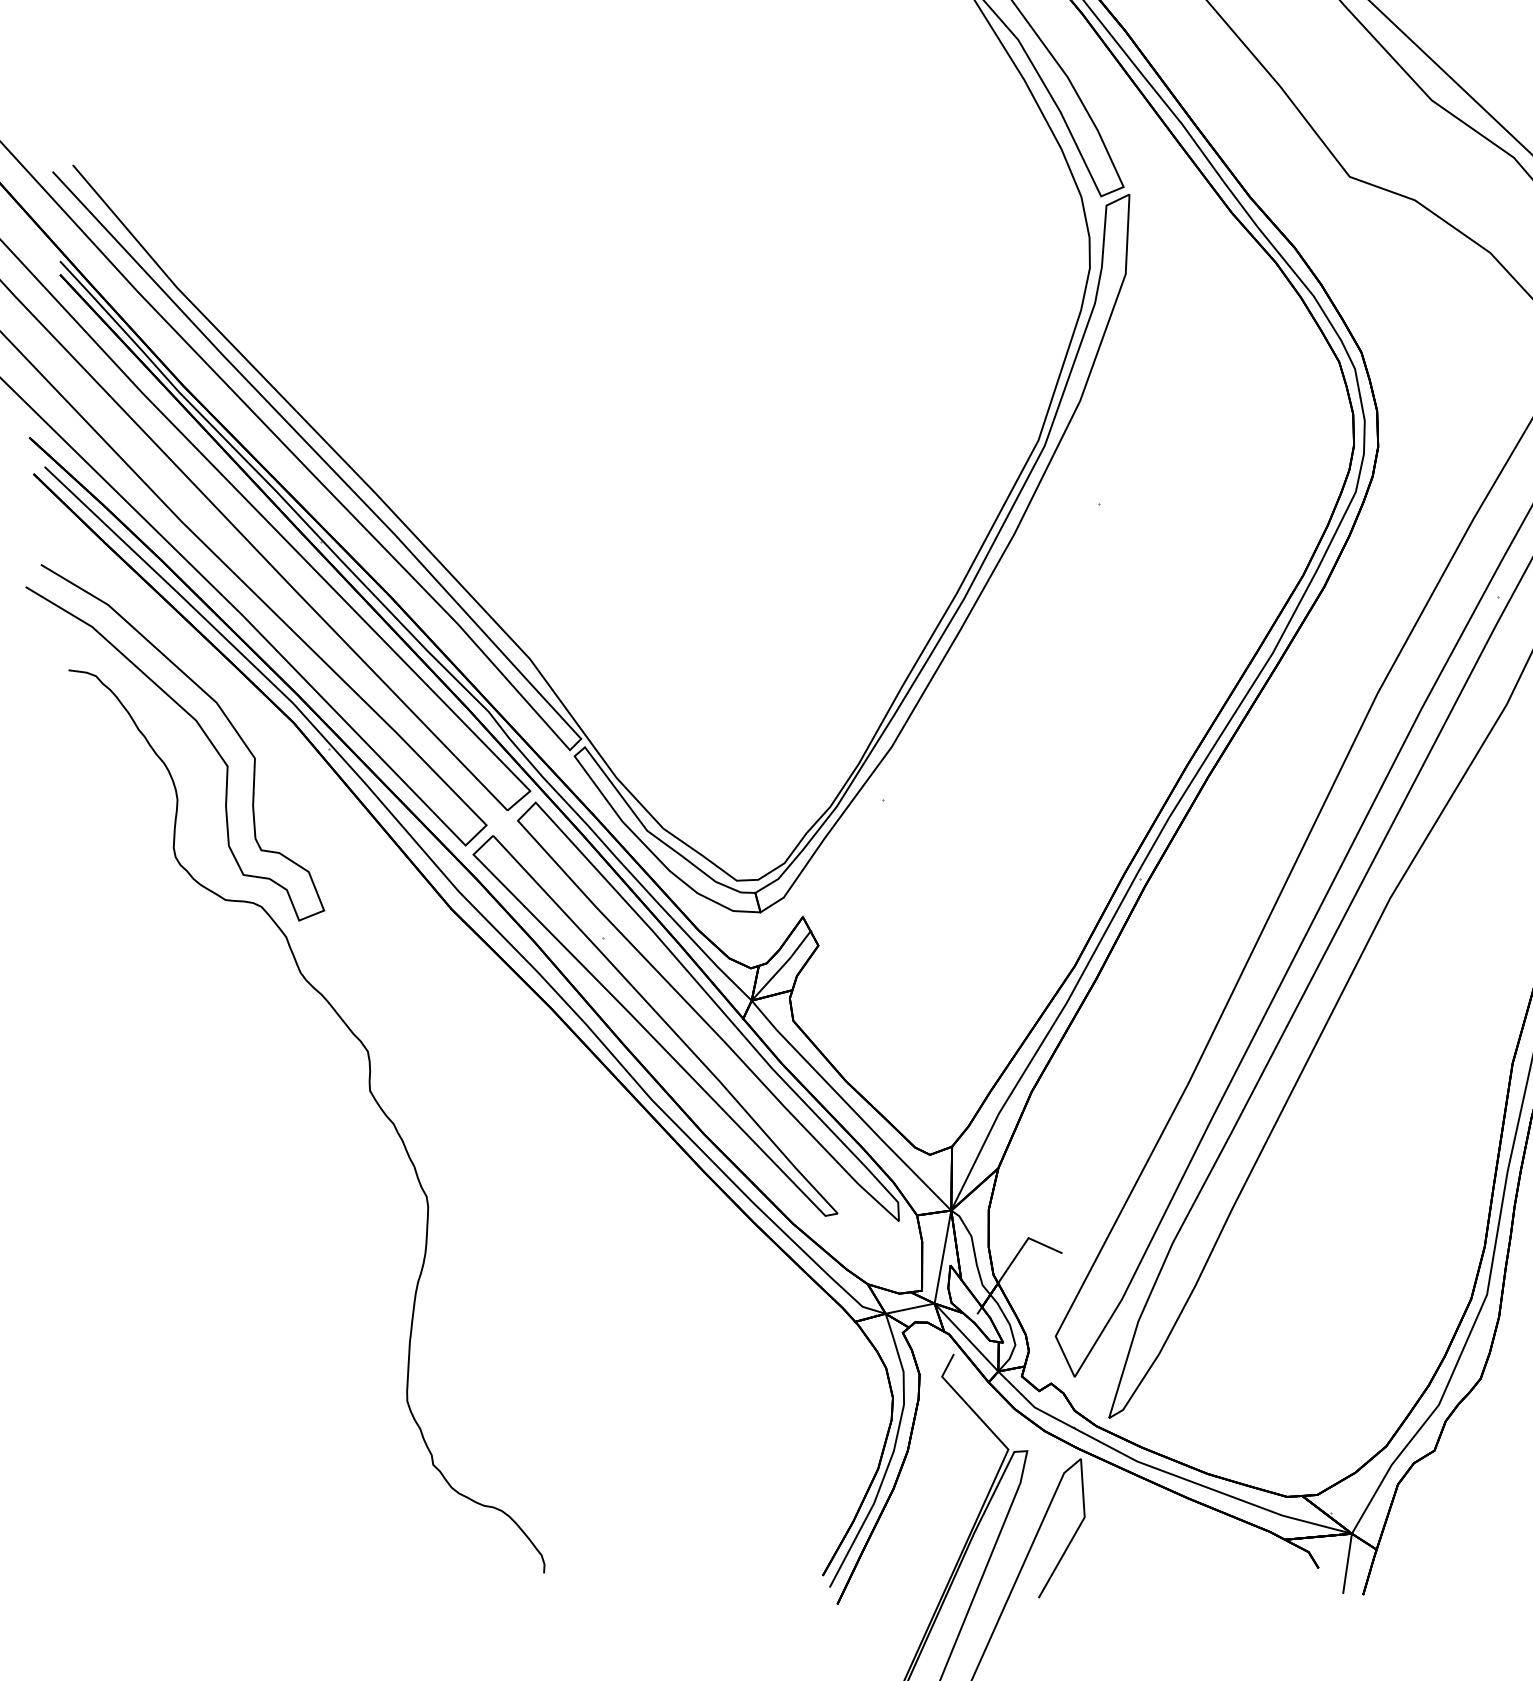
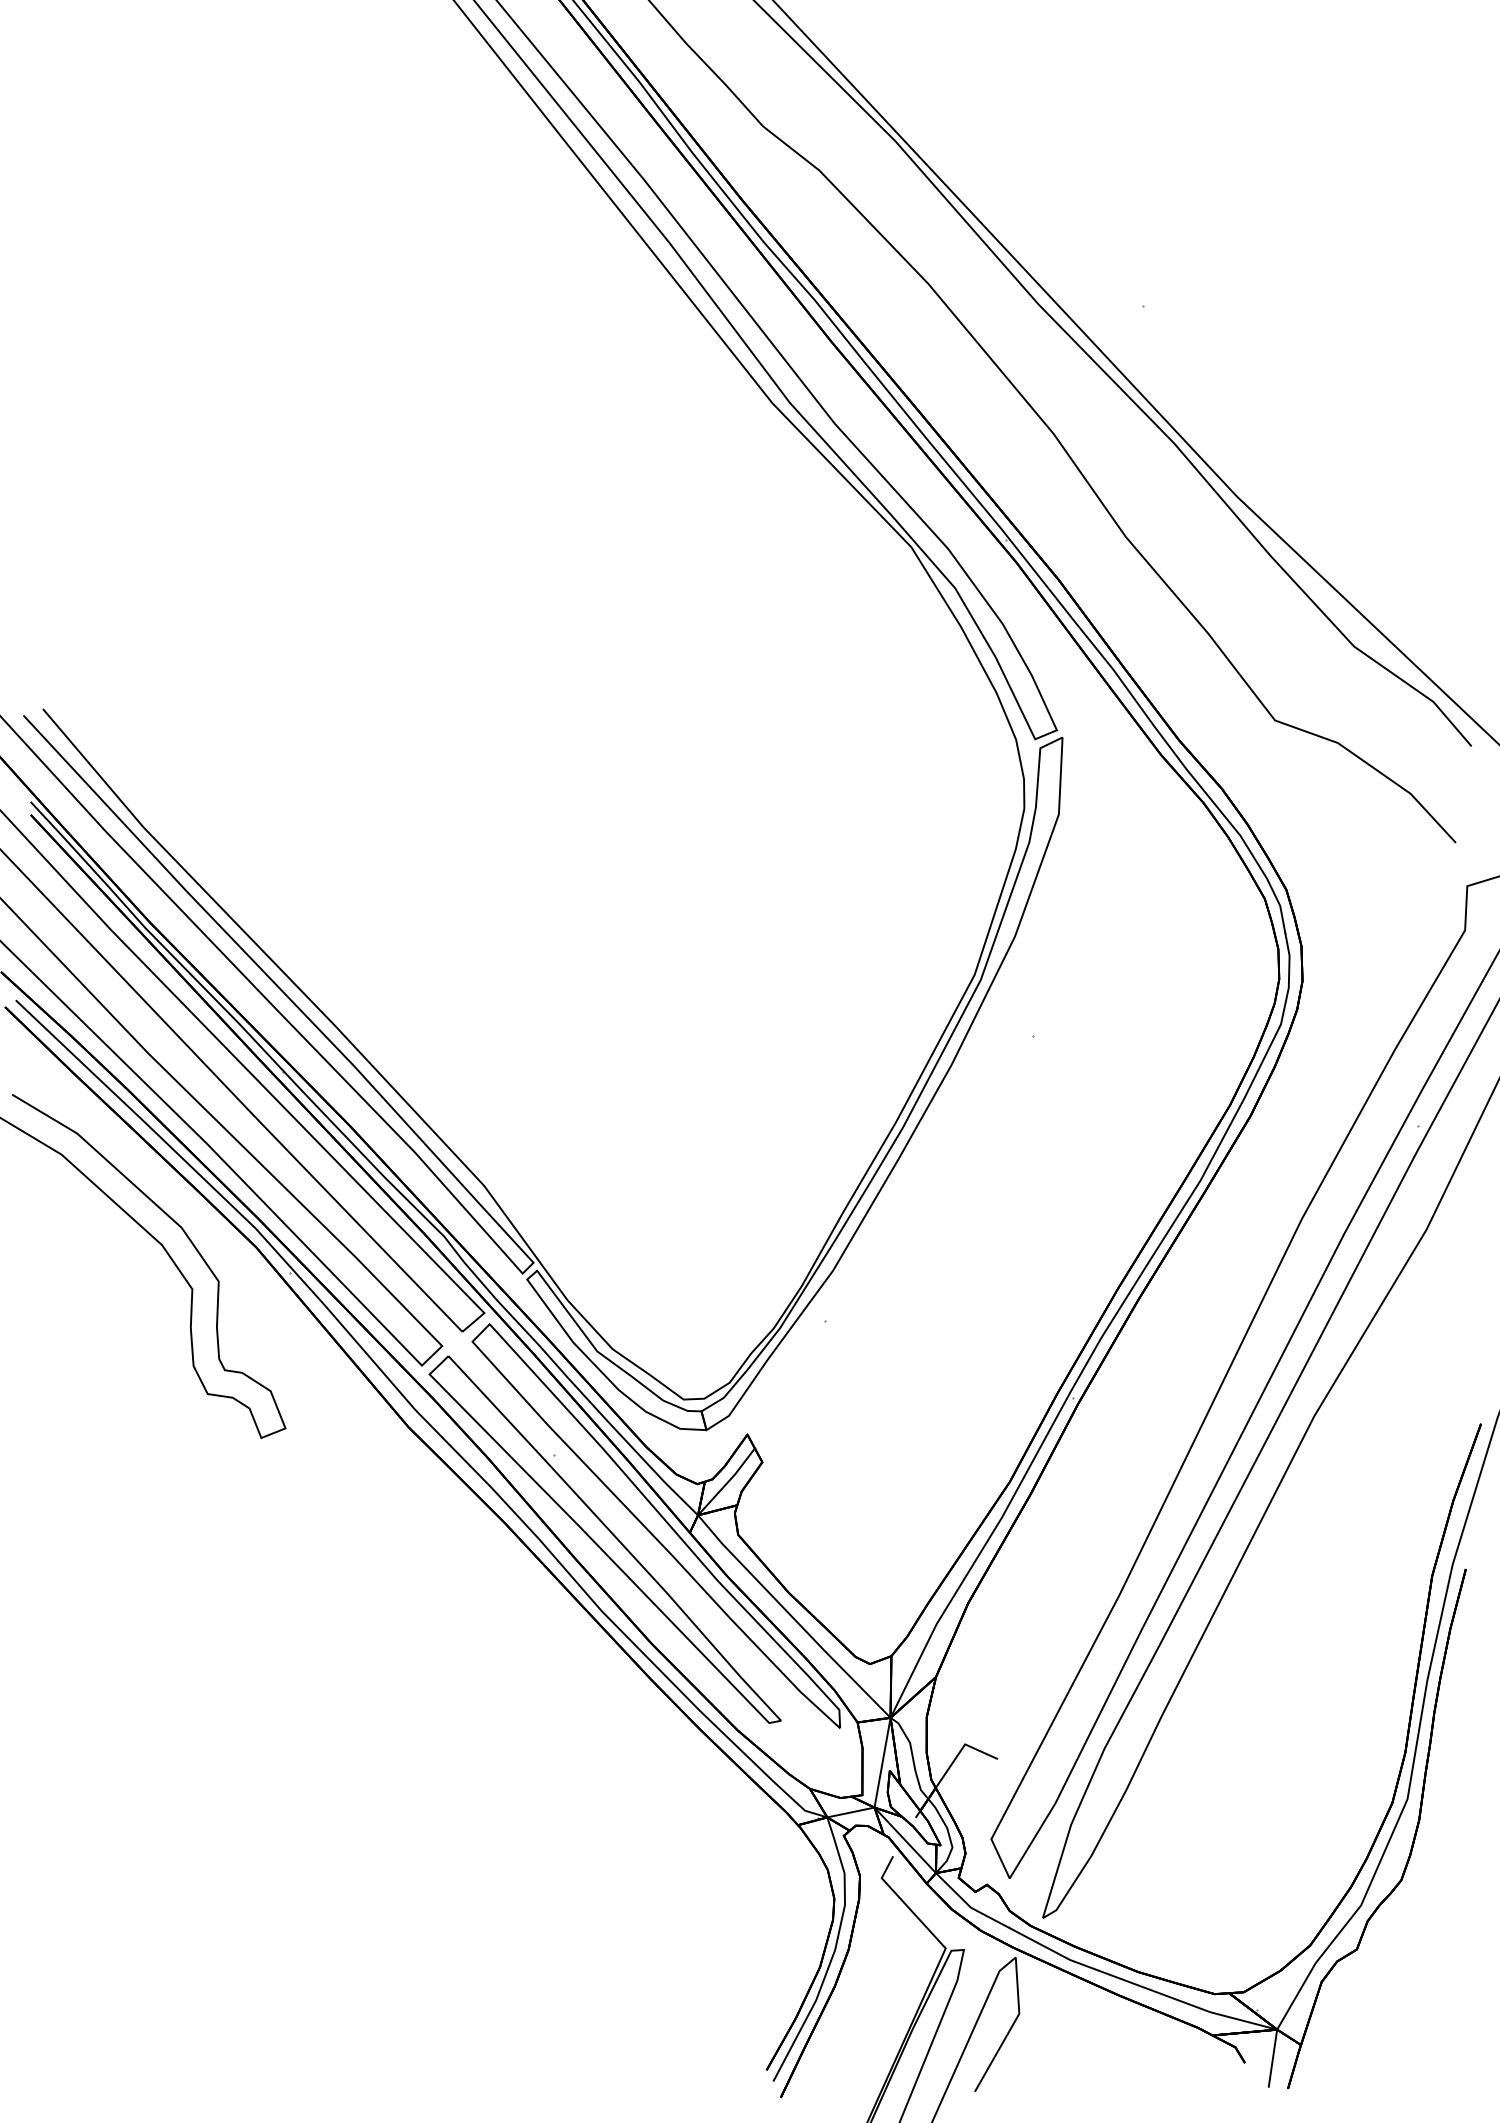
curve: (368, 1089) -> (328, 1601), removed

